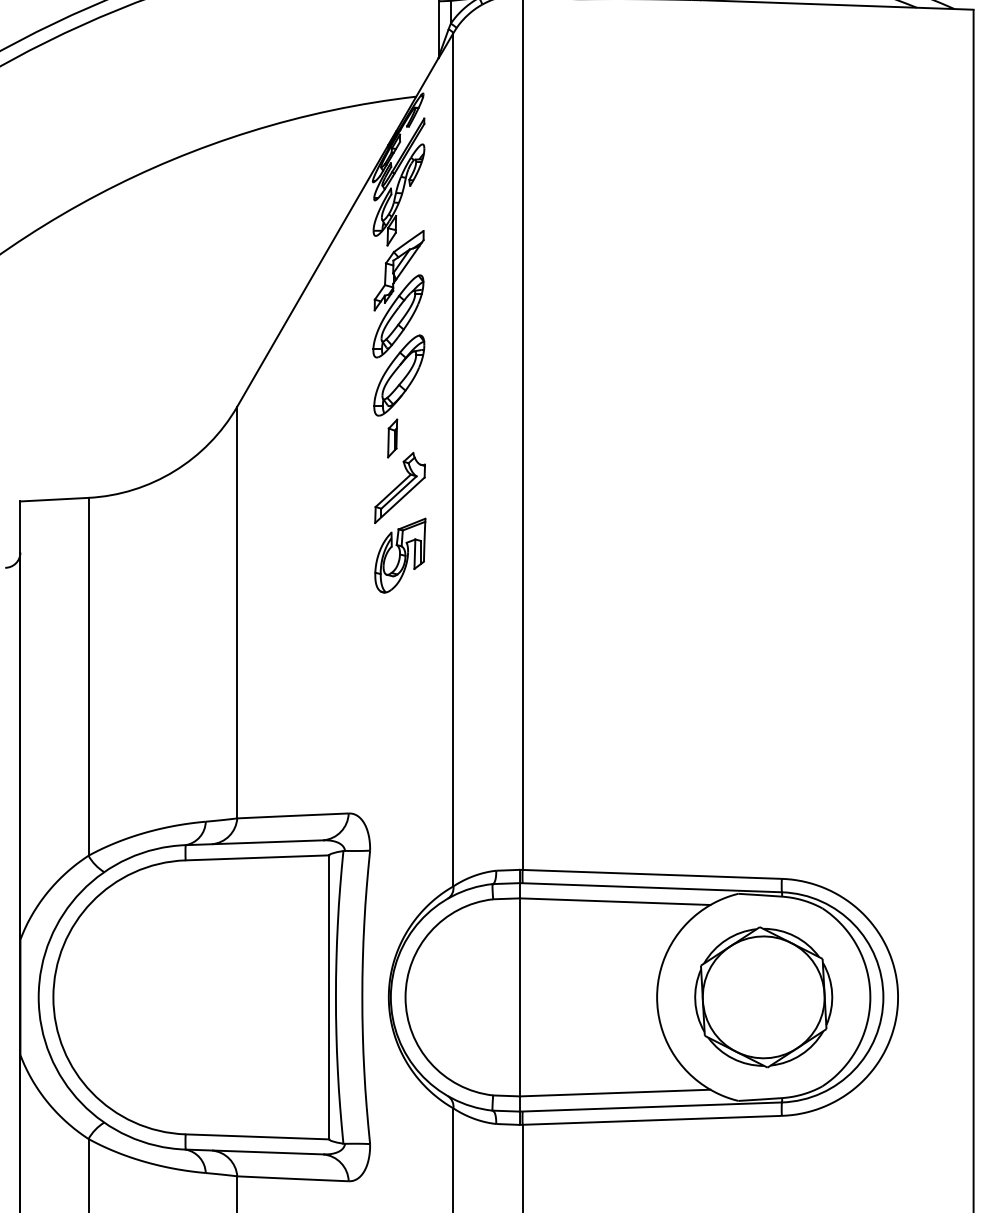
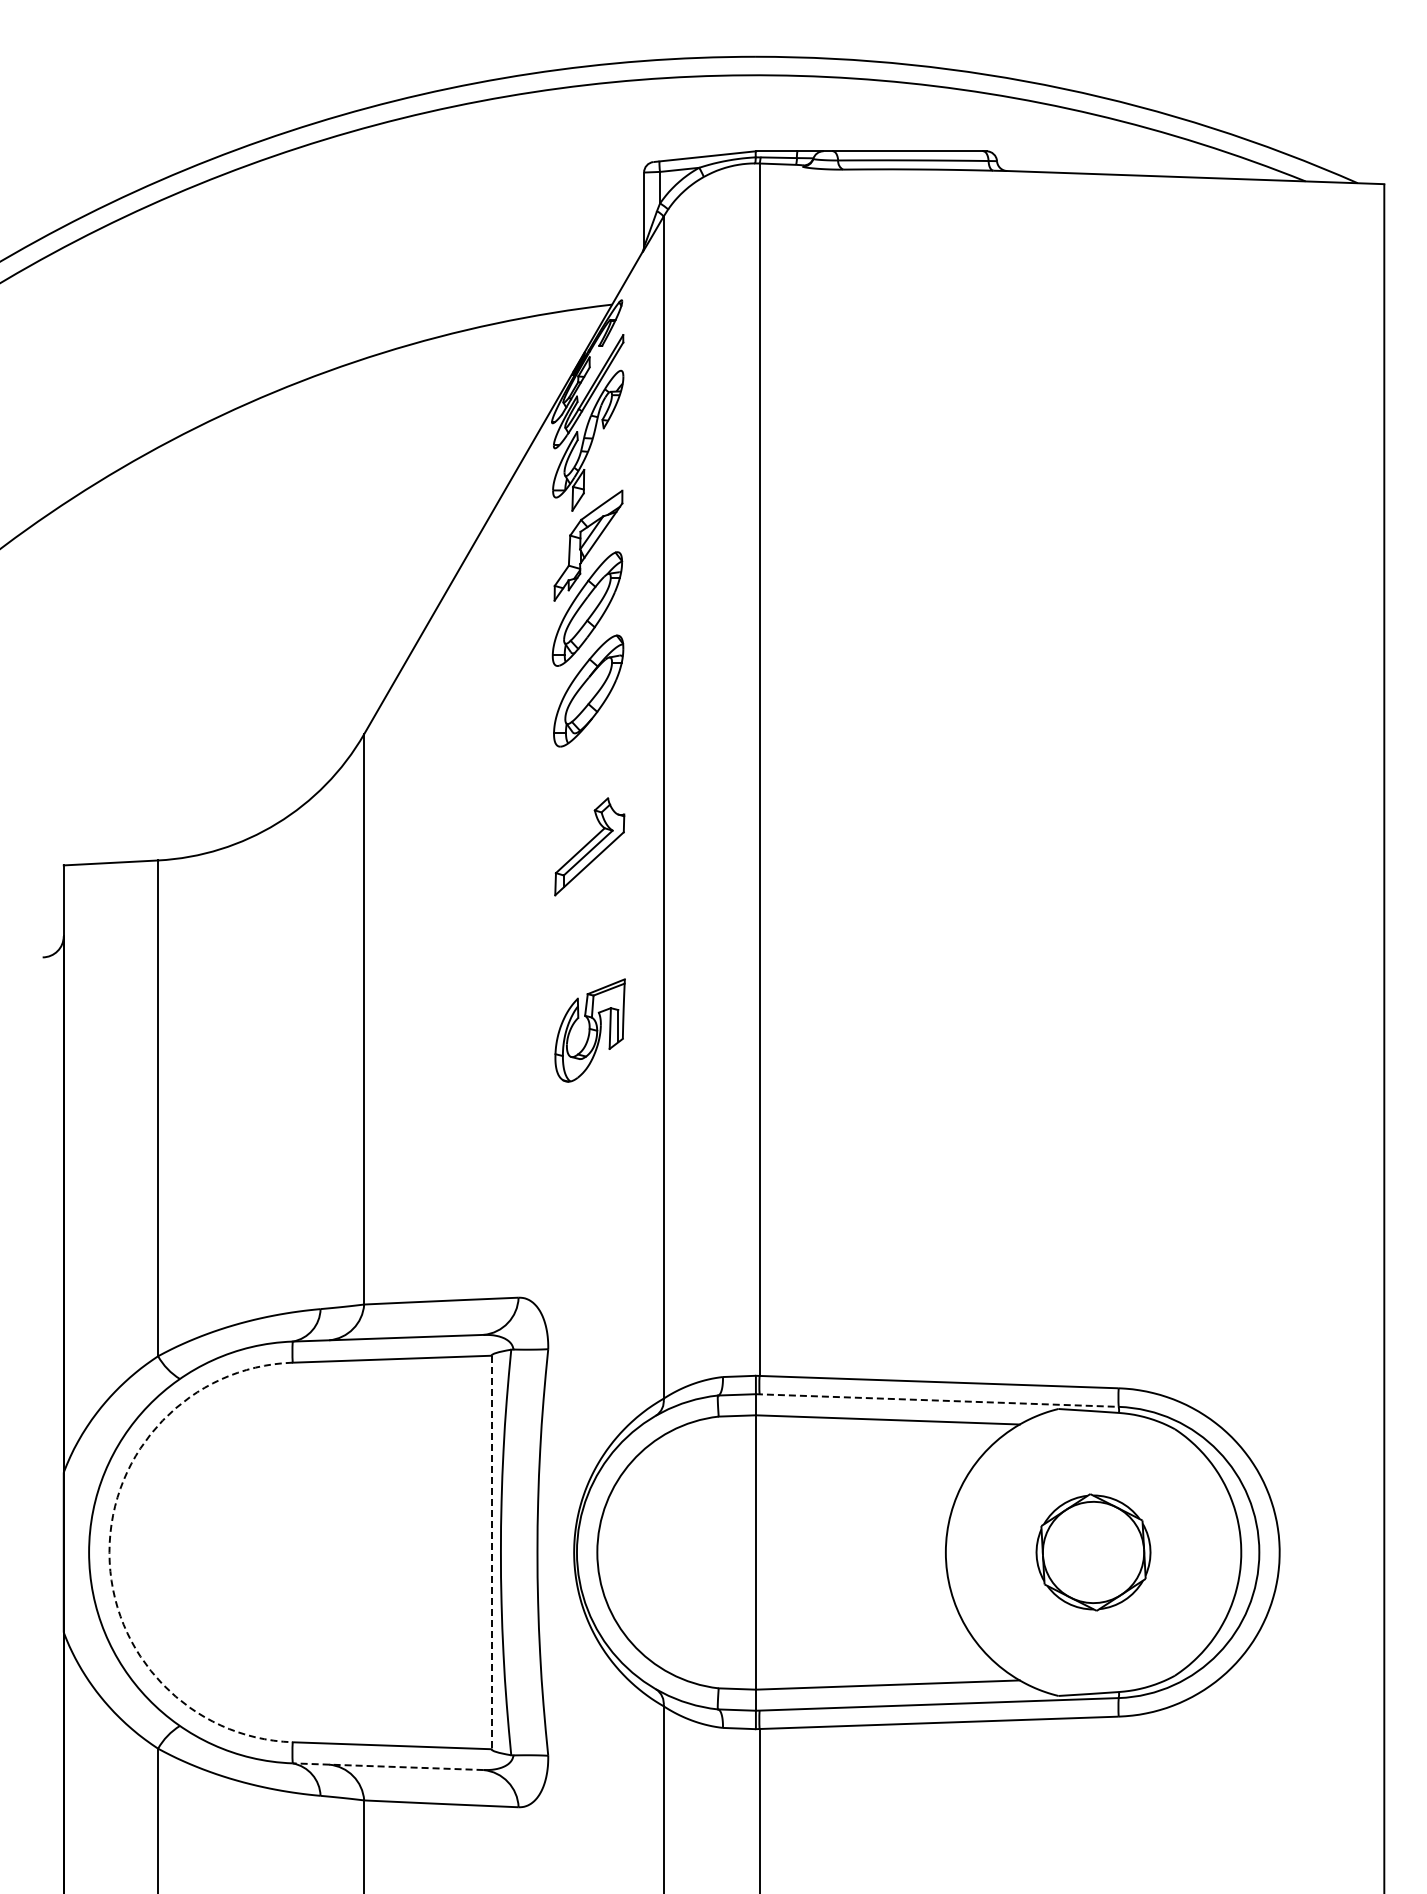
part: (392, 438) -> (579, 778), removed
part: (399, 555) -> (589, 1030), moved
line: (651, 887) -> (937, 1400), solid -> dashed
arc: (53, 997) -> (109, 1552), solid -> dashed
line: (329, 997) -> (491, 1552), solid -> dashed
part: (763, 997) -> (1093, 1552), size x0.6
line: (254, 1151) -> (387, 1766), solid -> dashed

